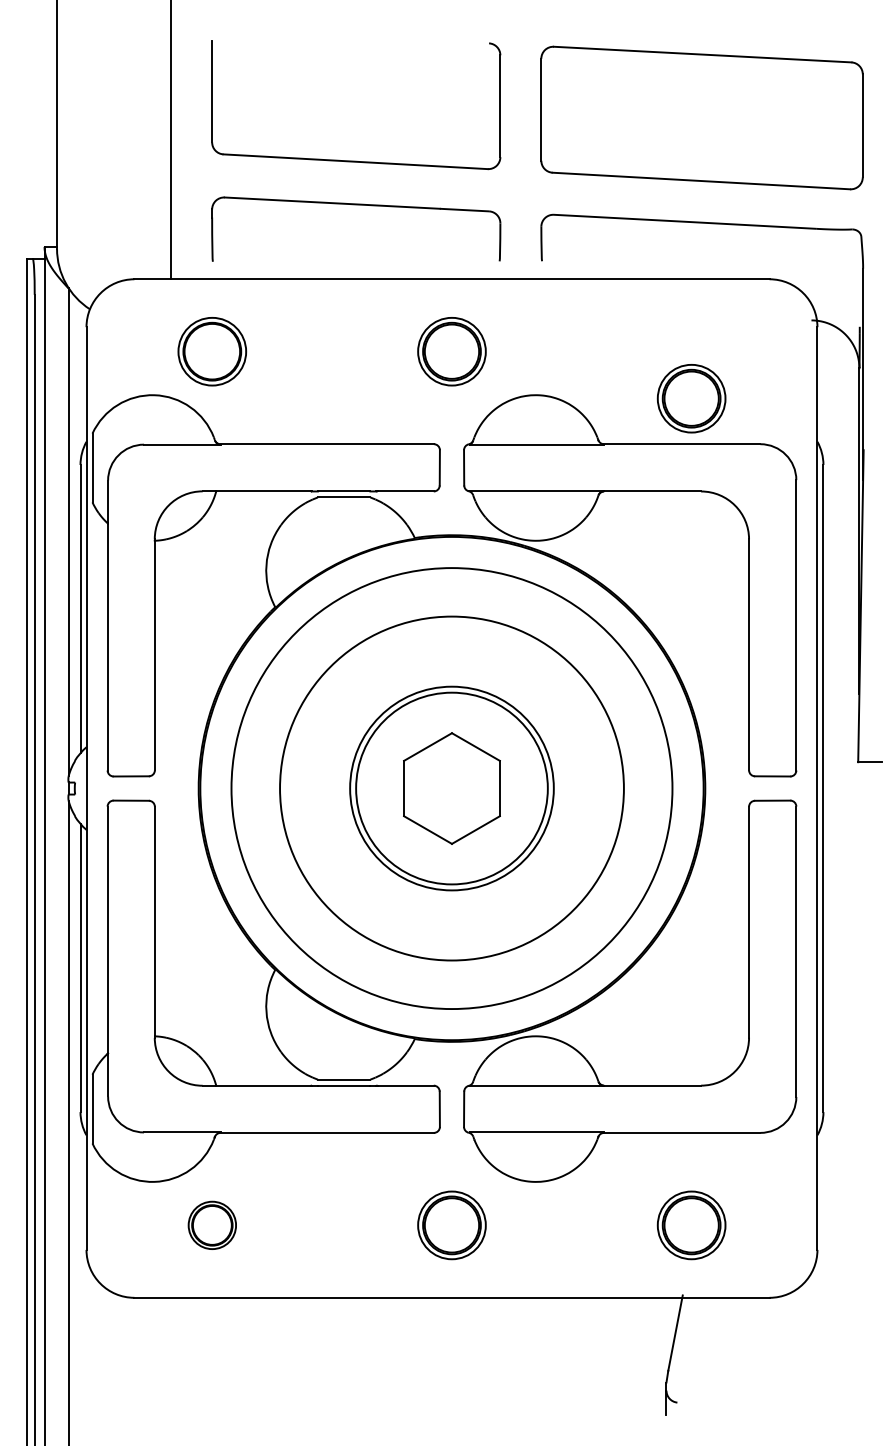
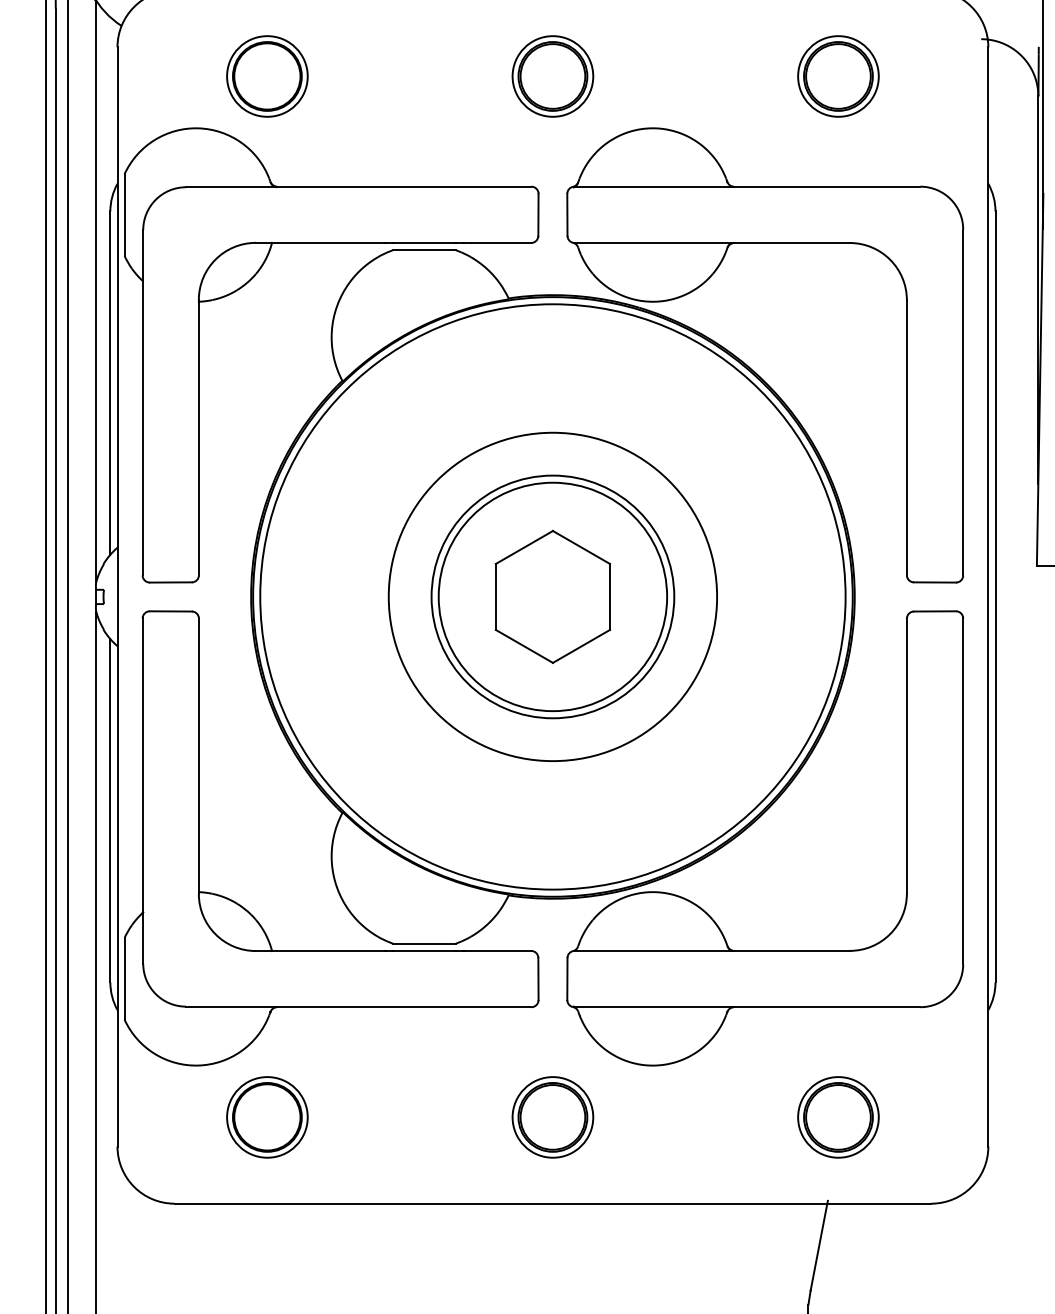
part: (691, 398) -> (838, 76), moved
circle: (451, 788) -> (552, 596), size x0.62
circle: (451, 788) -> (552, 596), size x1.43
part: (212, 1225) -> (267, 1117), size x1.43

